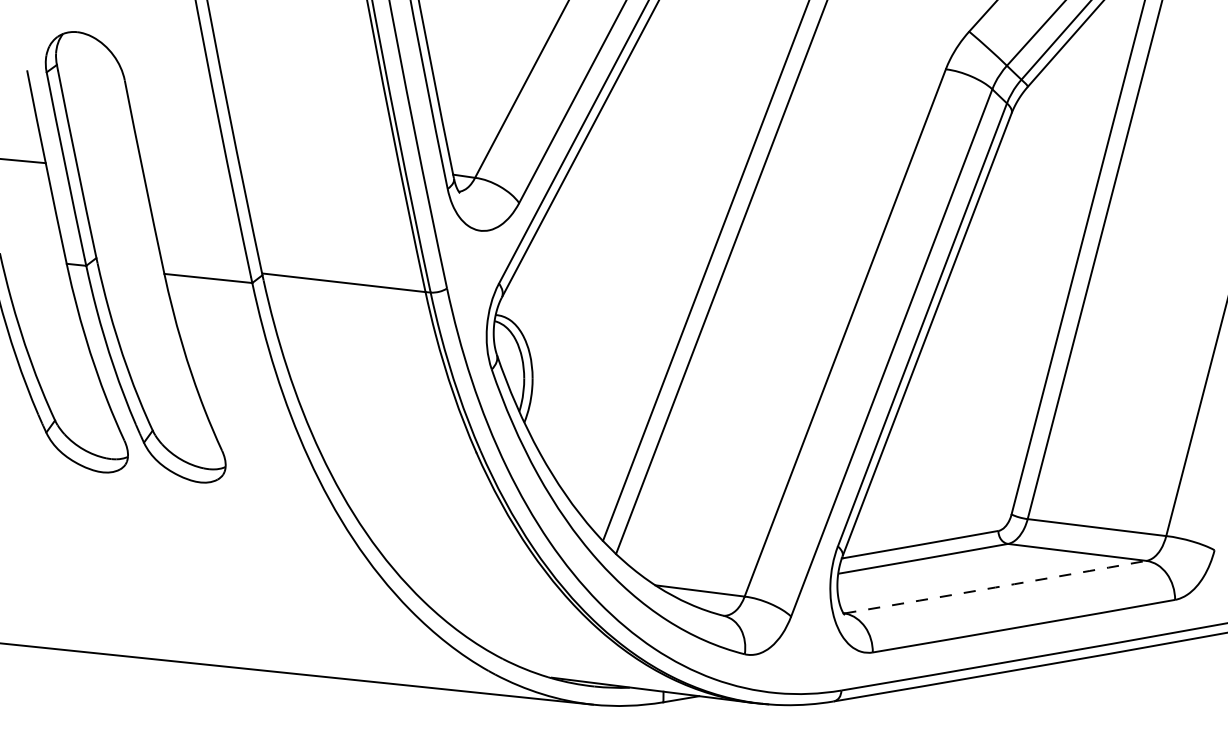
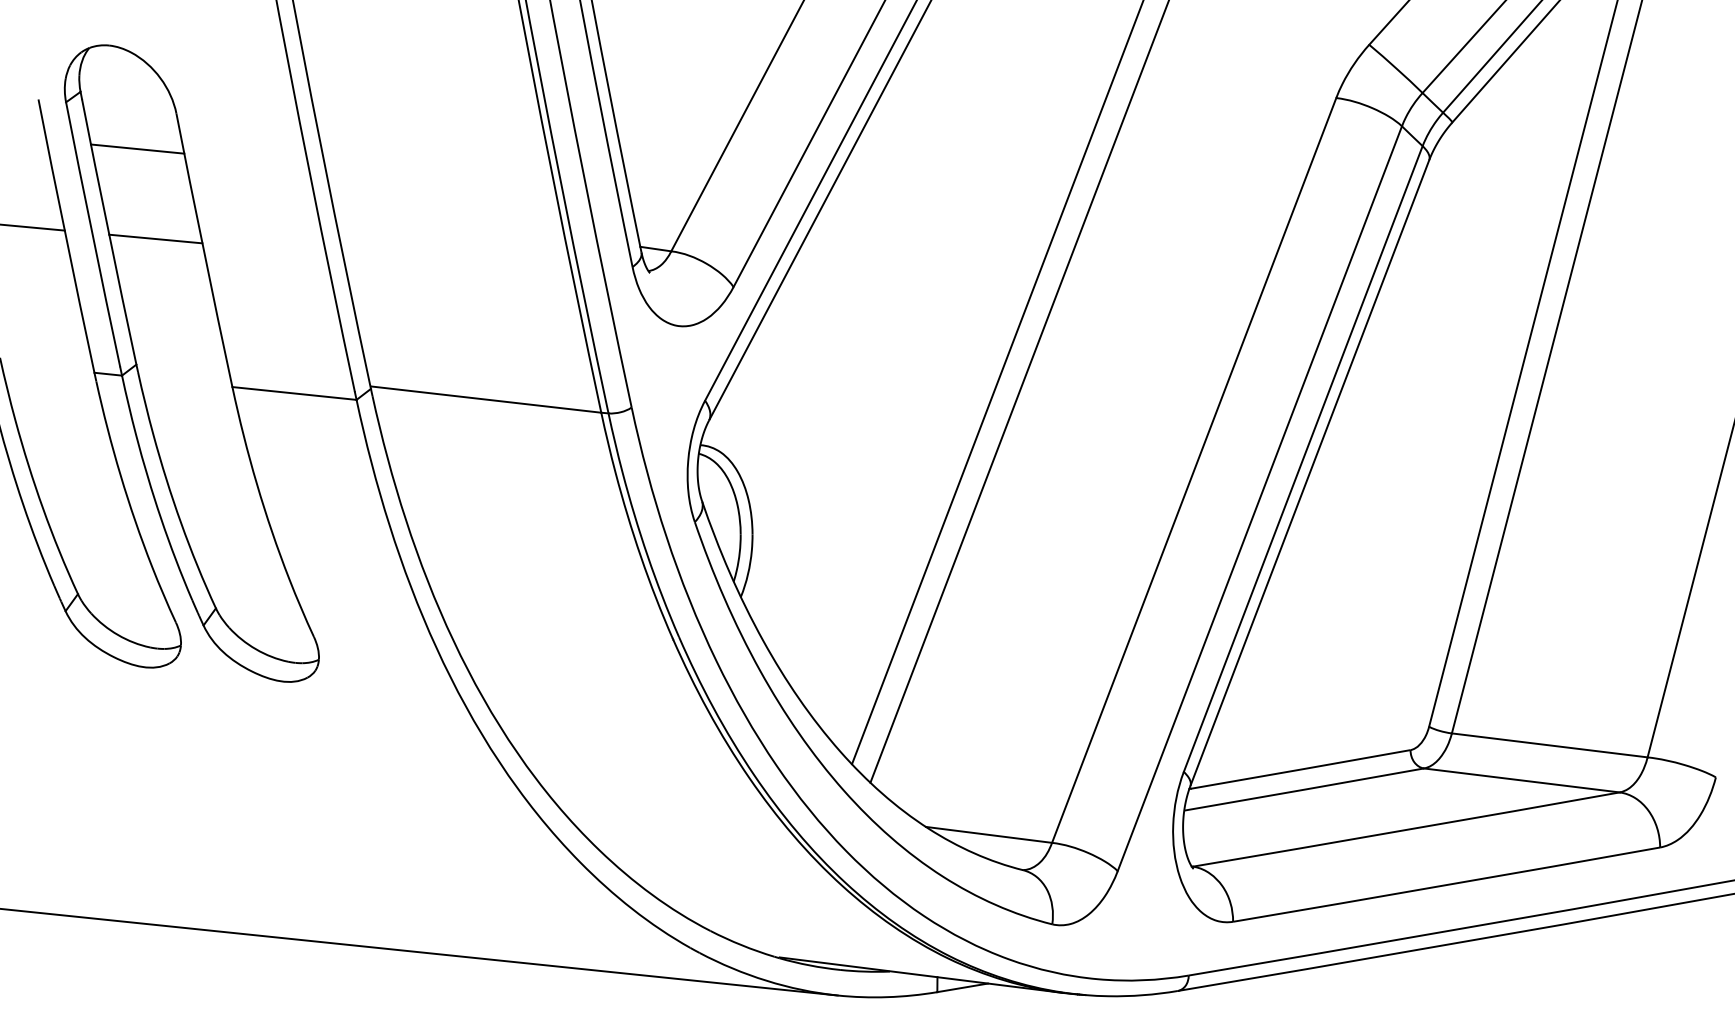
line: (97, 105) -> (137, 149), added
line: (110, 169) -> (156, 239), added
arc: (995, 587) -> (1406, 830), dashed -> solid

